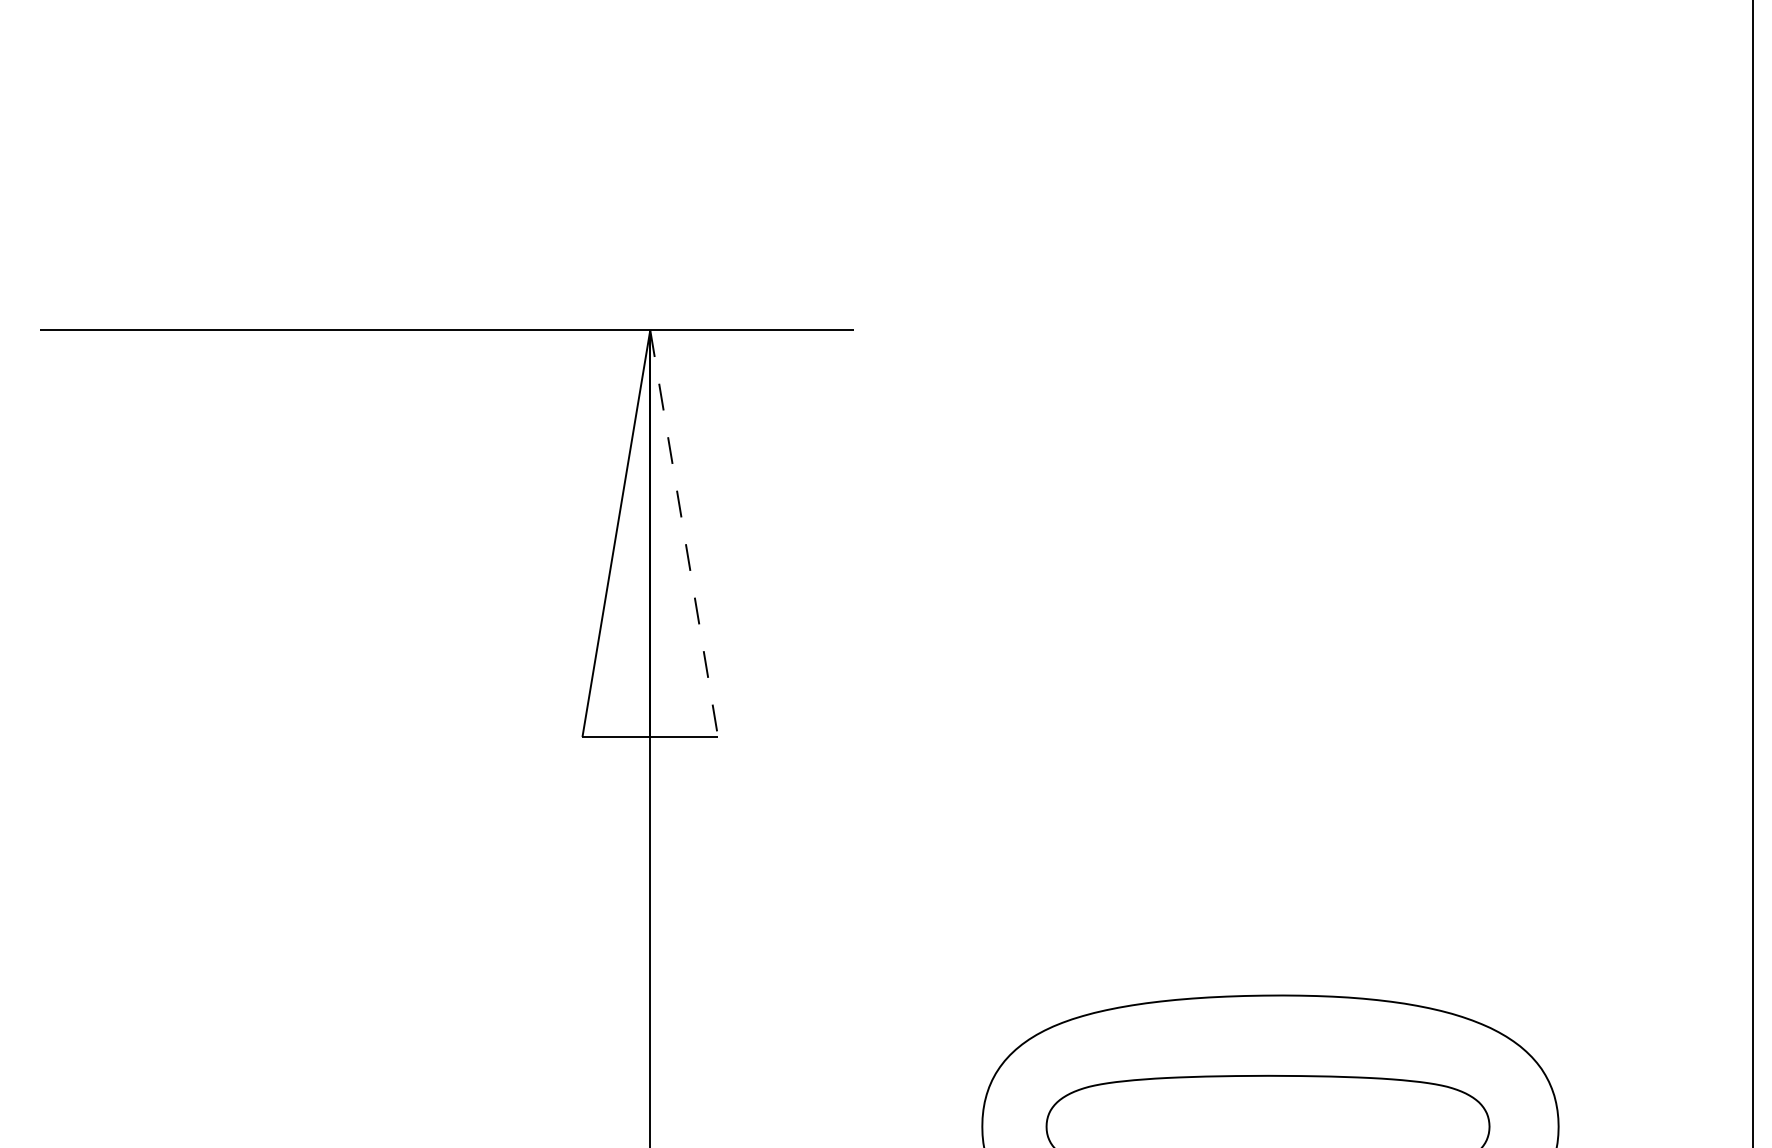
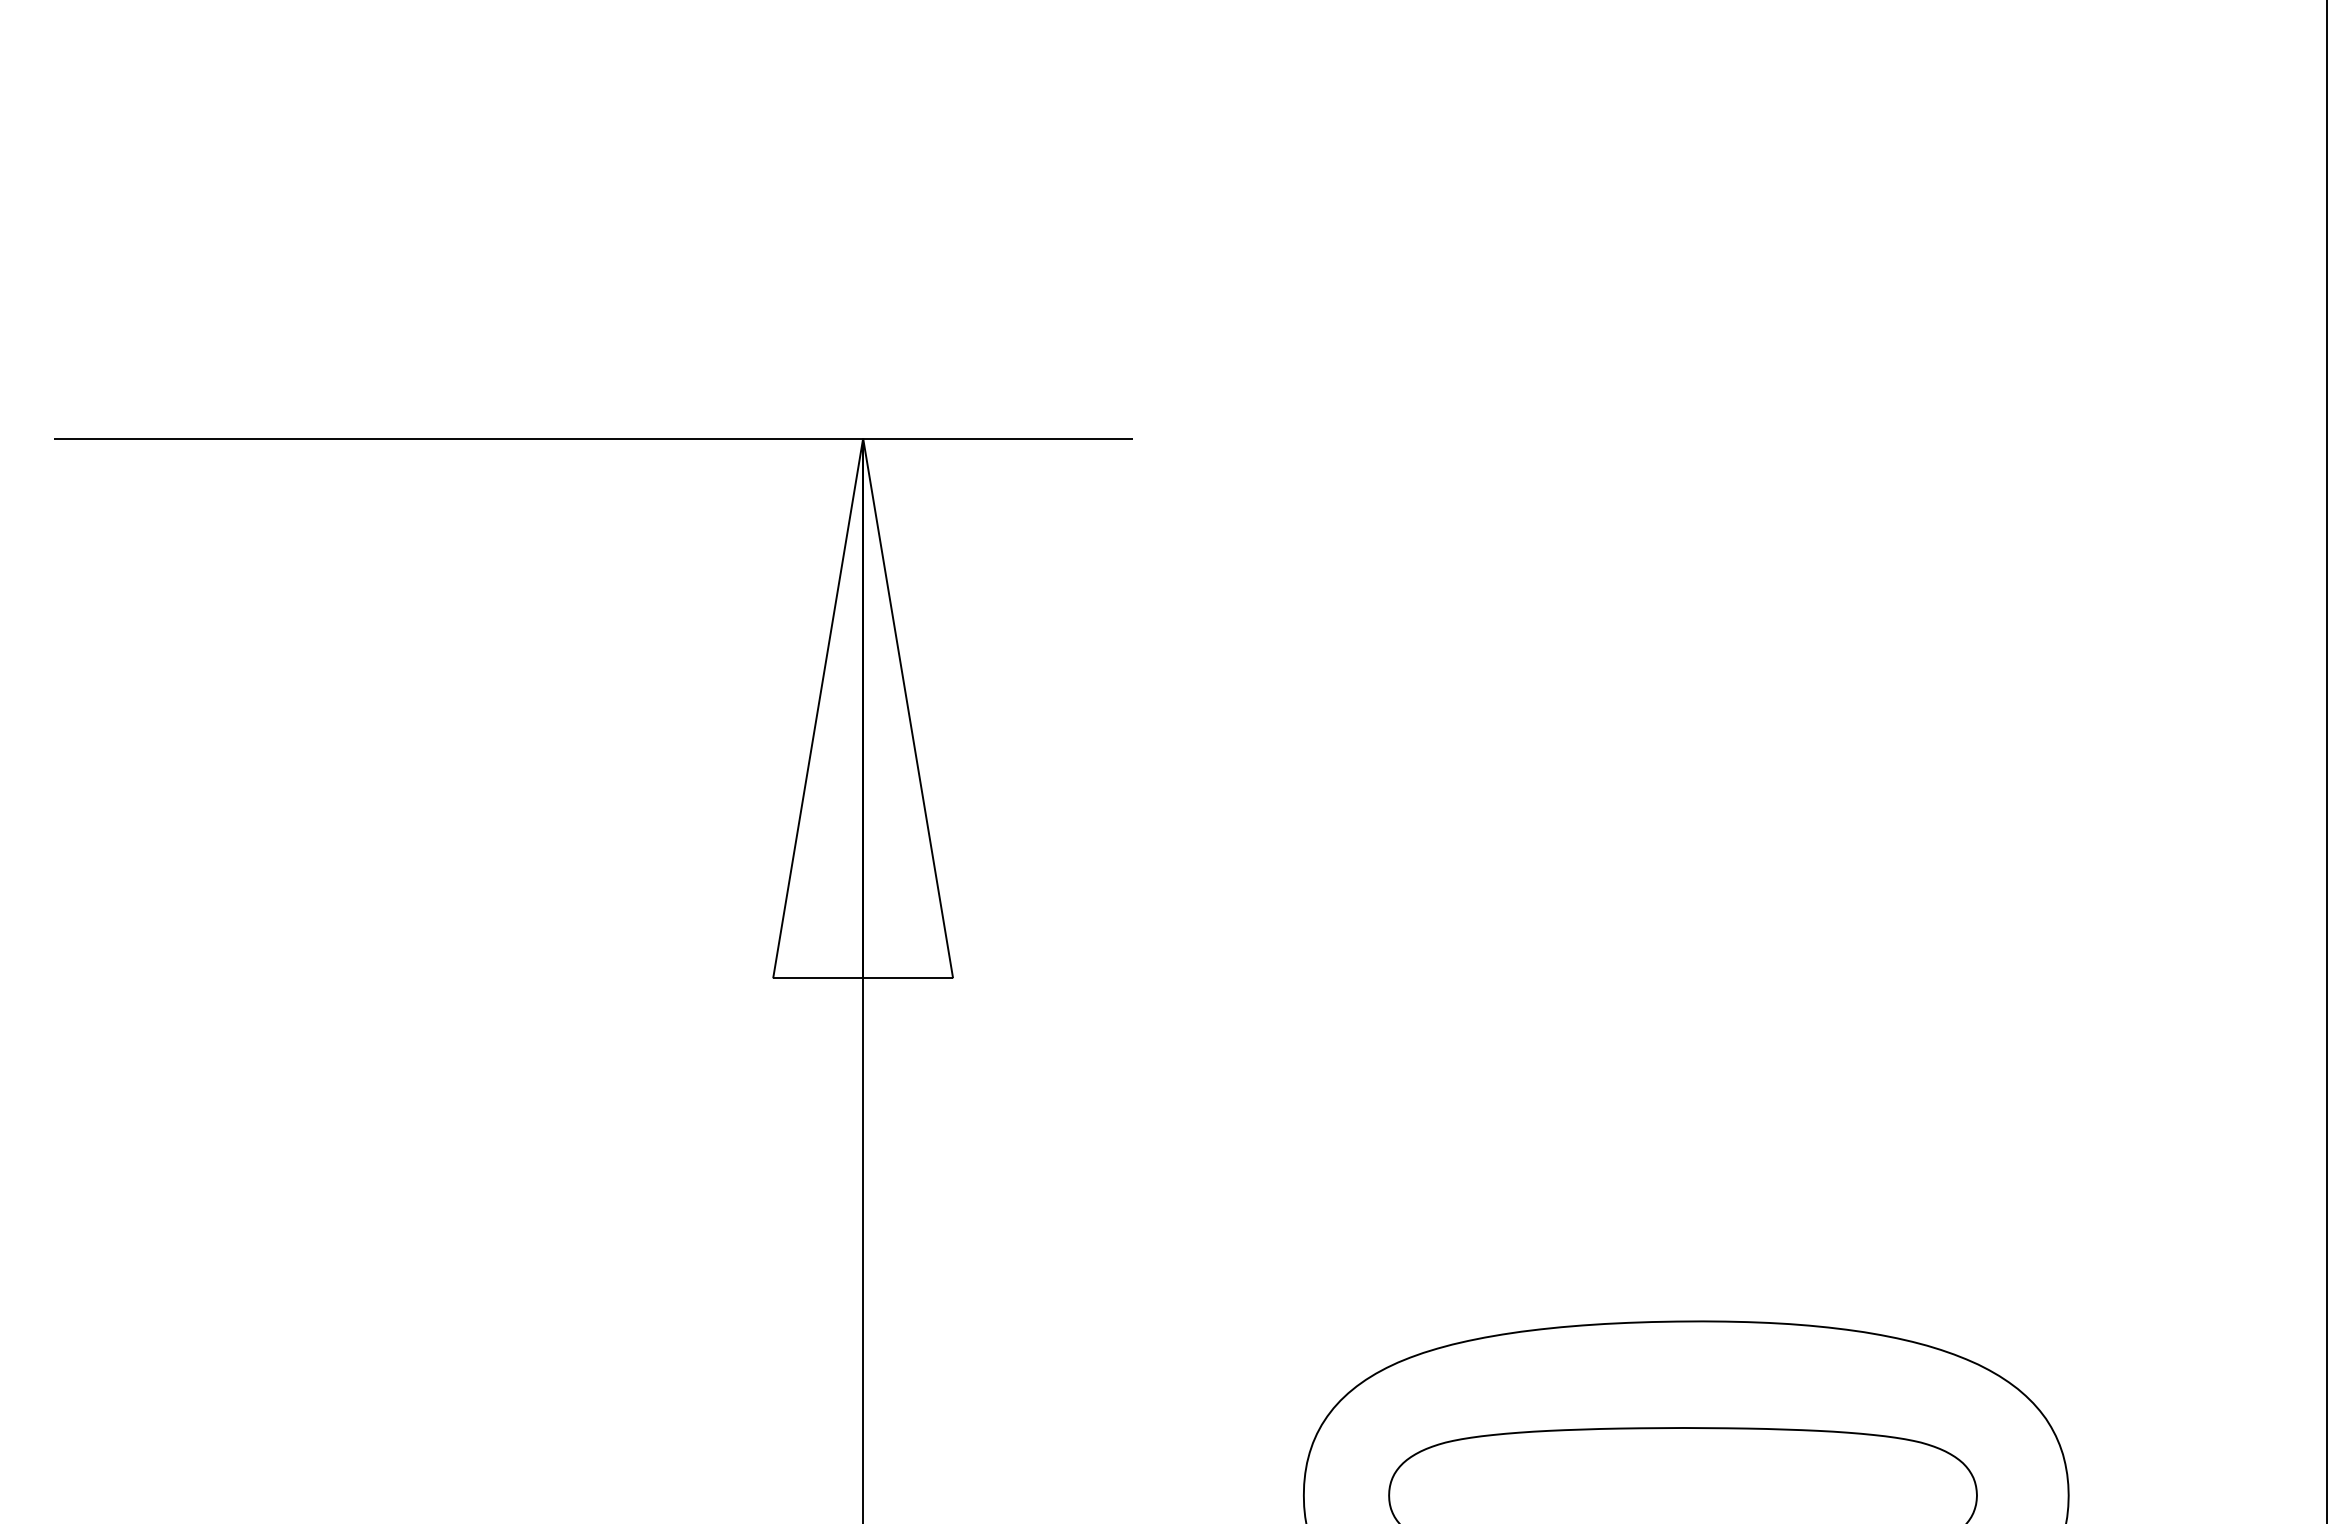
line: (684, 533) -> (908, 708), dashed -> solid

